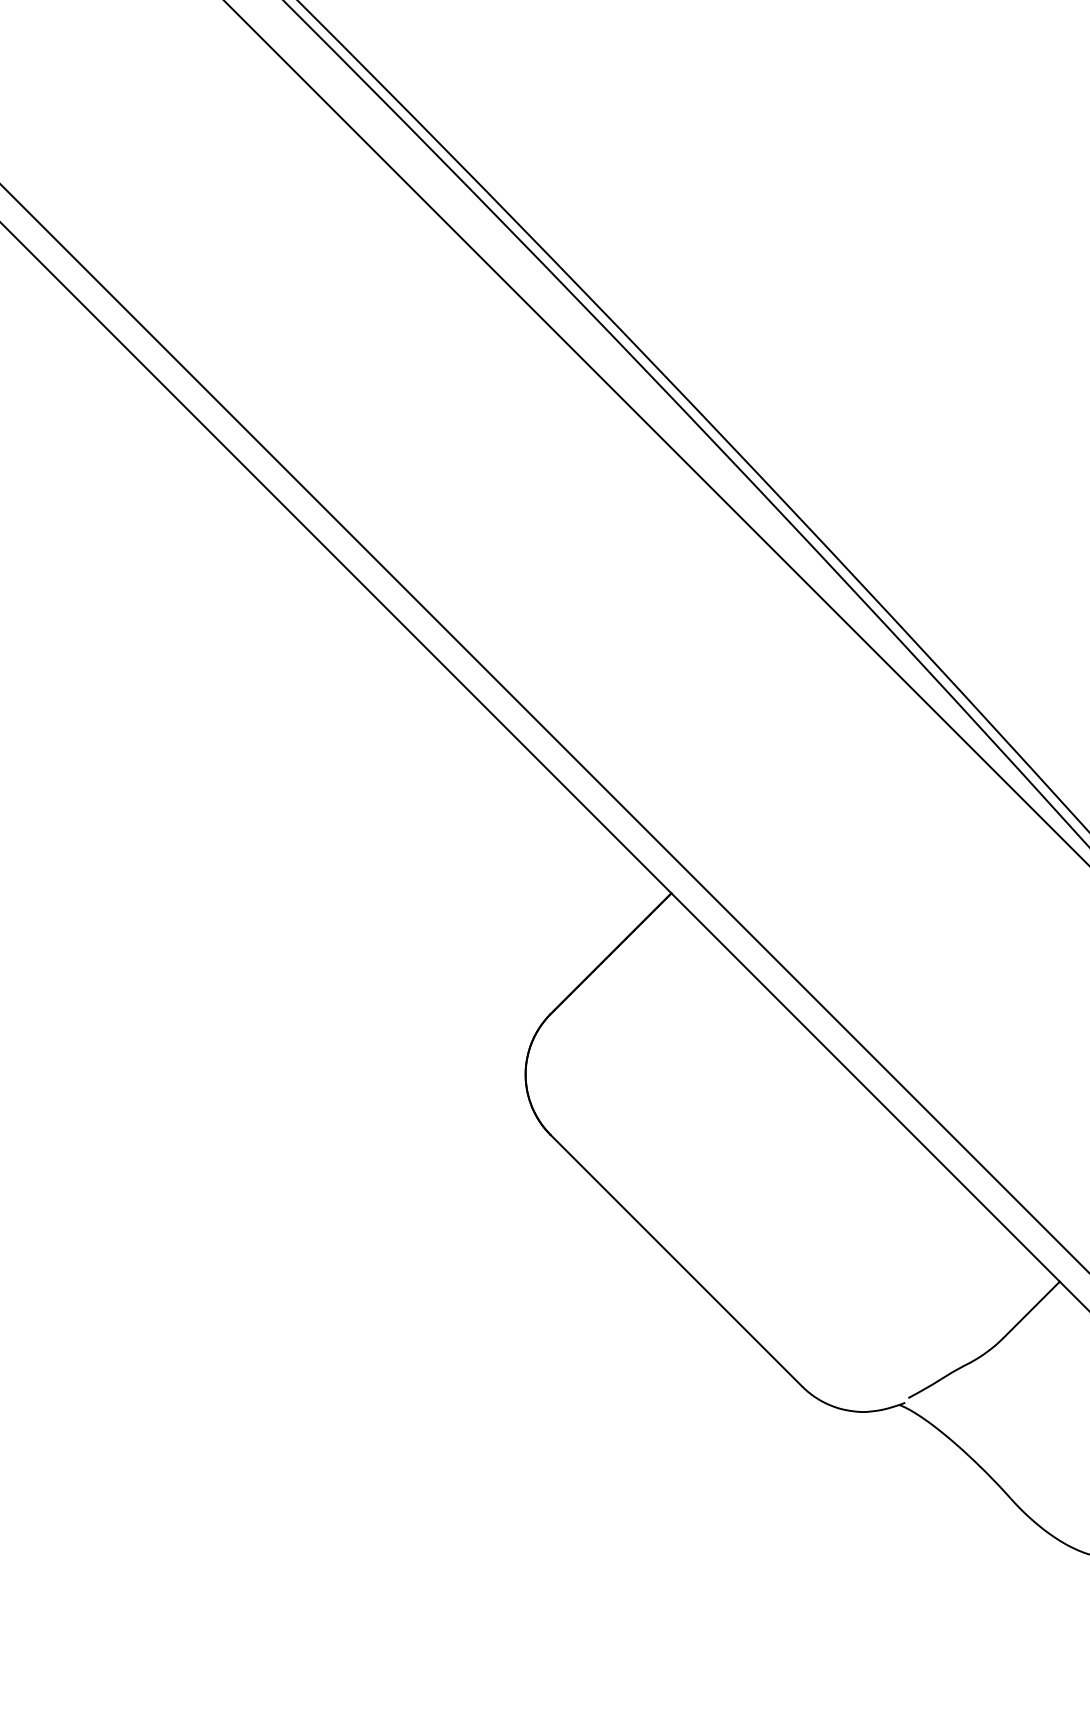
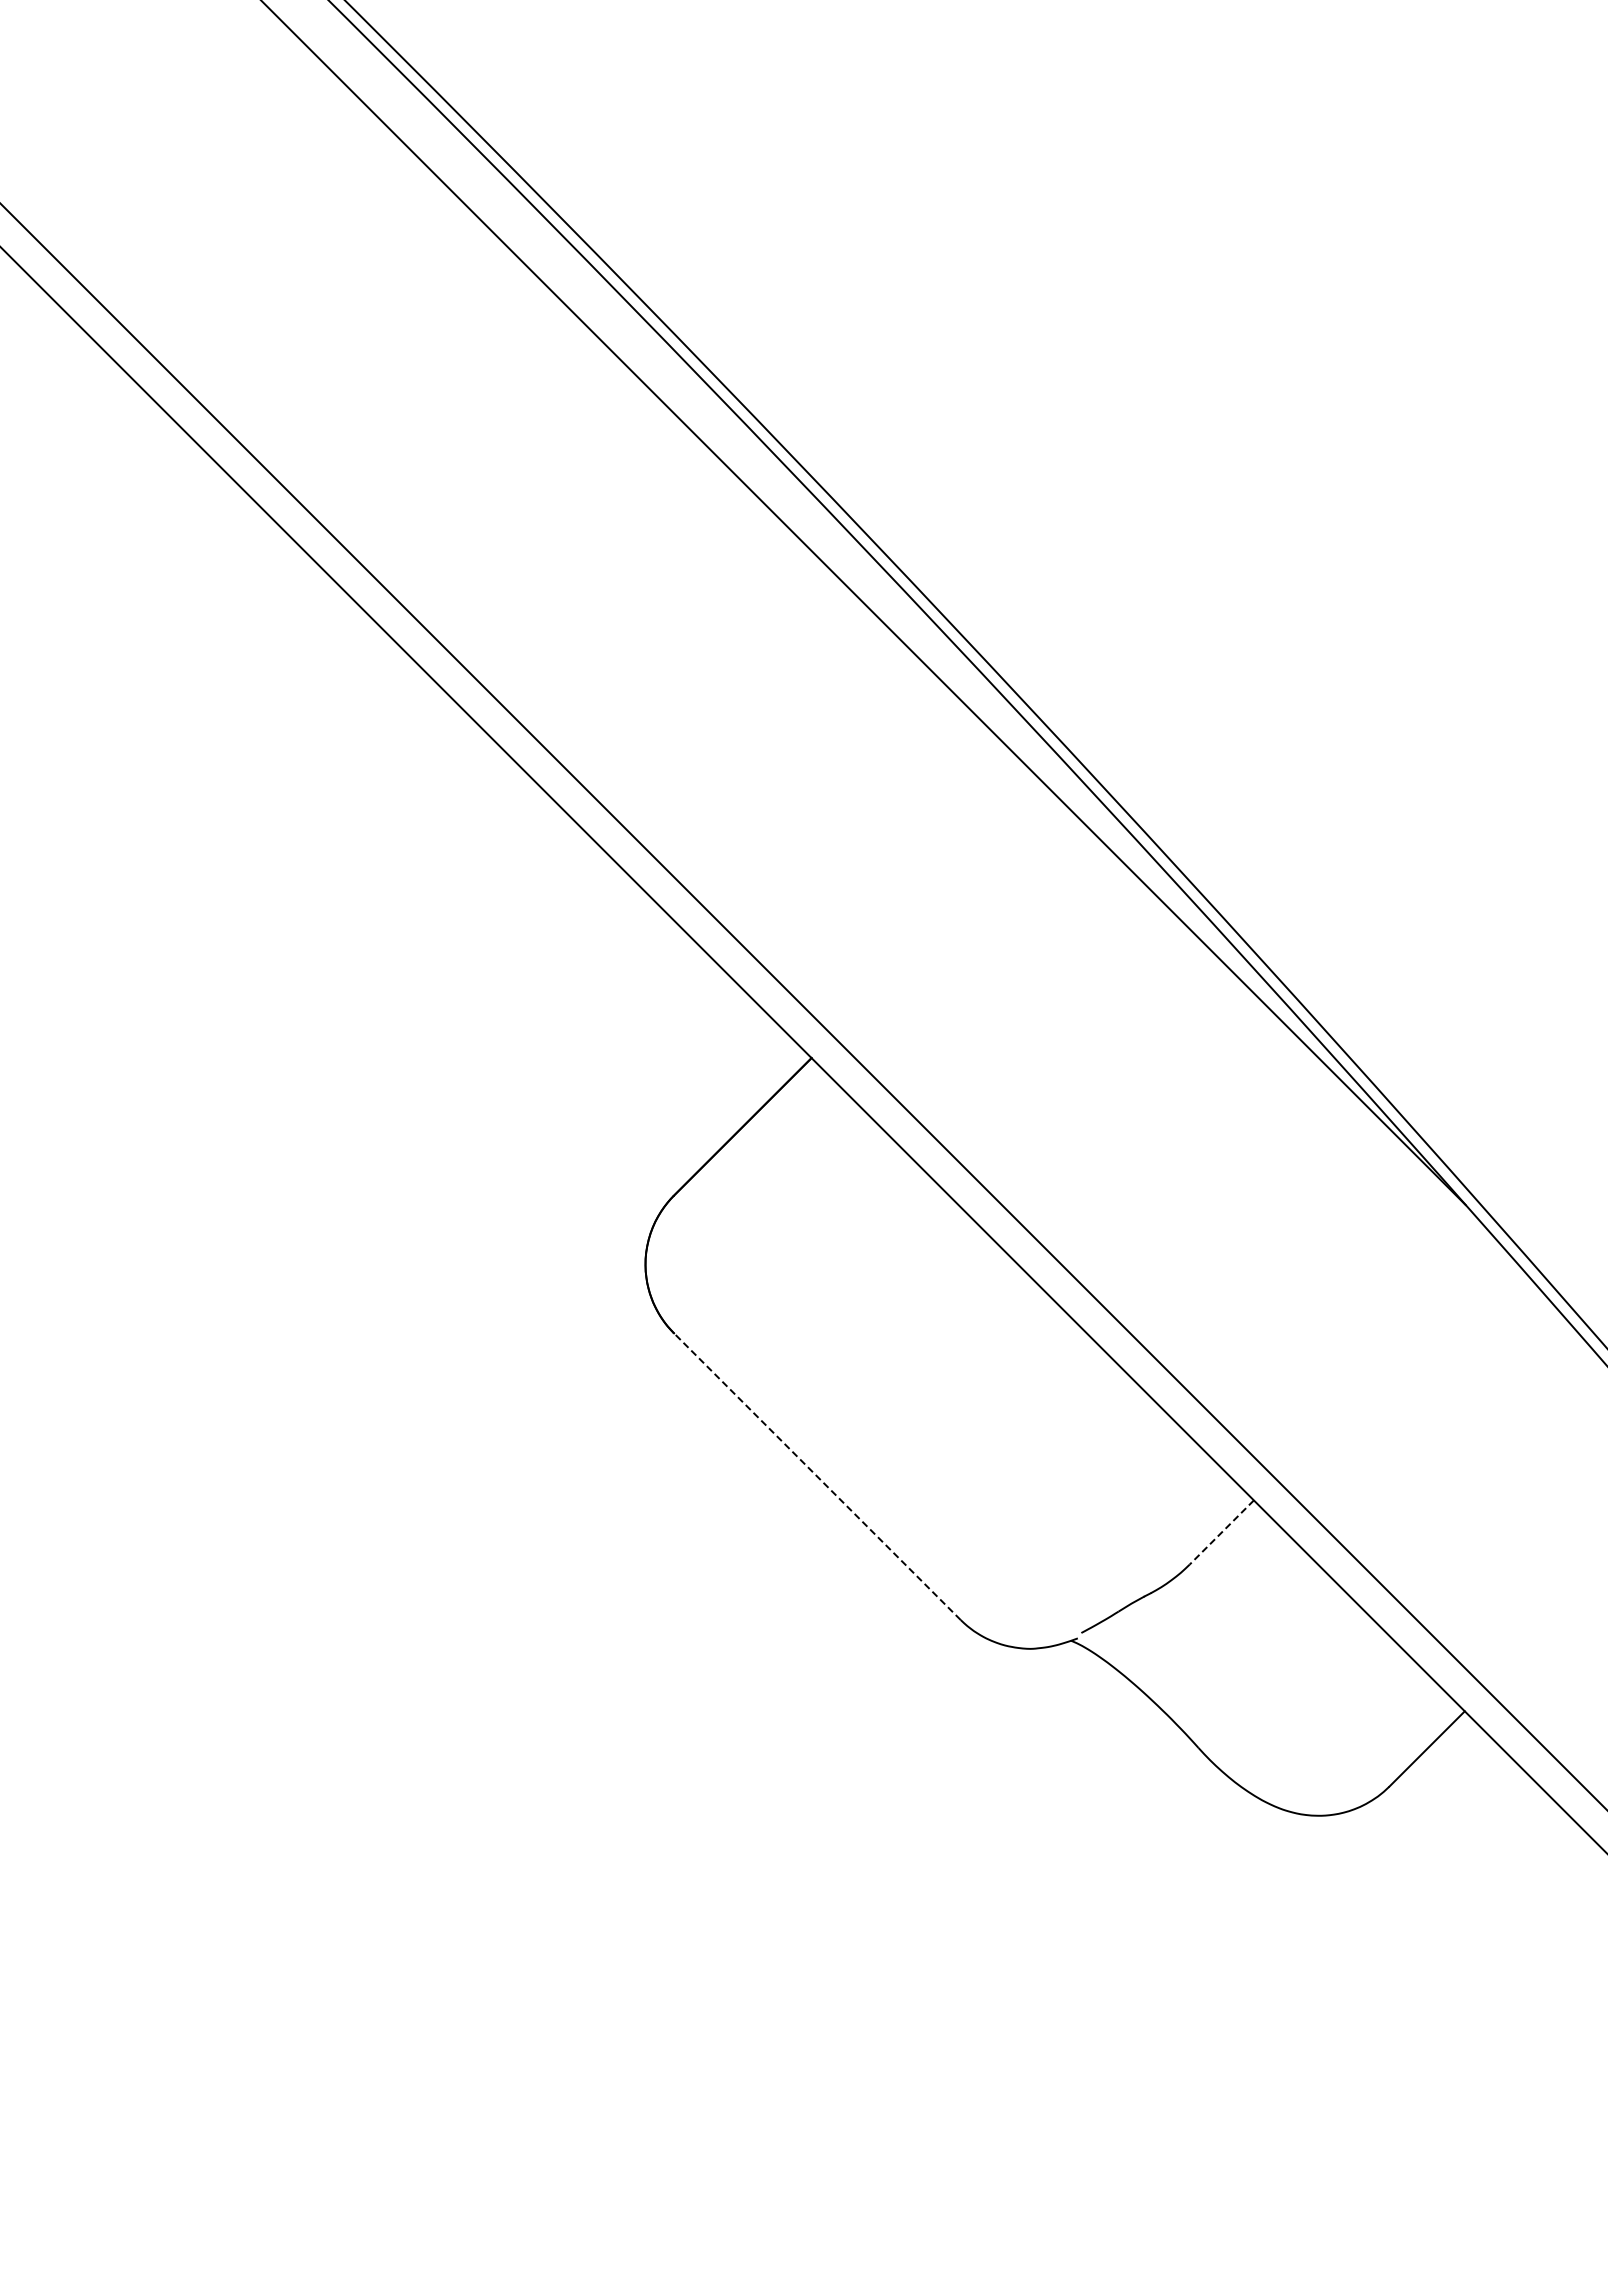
line: (676, 1260) -> (817, 1476), solid -> dashed
line: (1031, 1309) -> (1221, 1532), solid -> dashed

